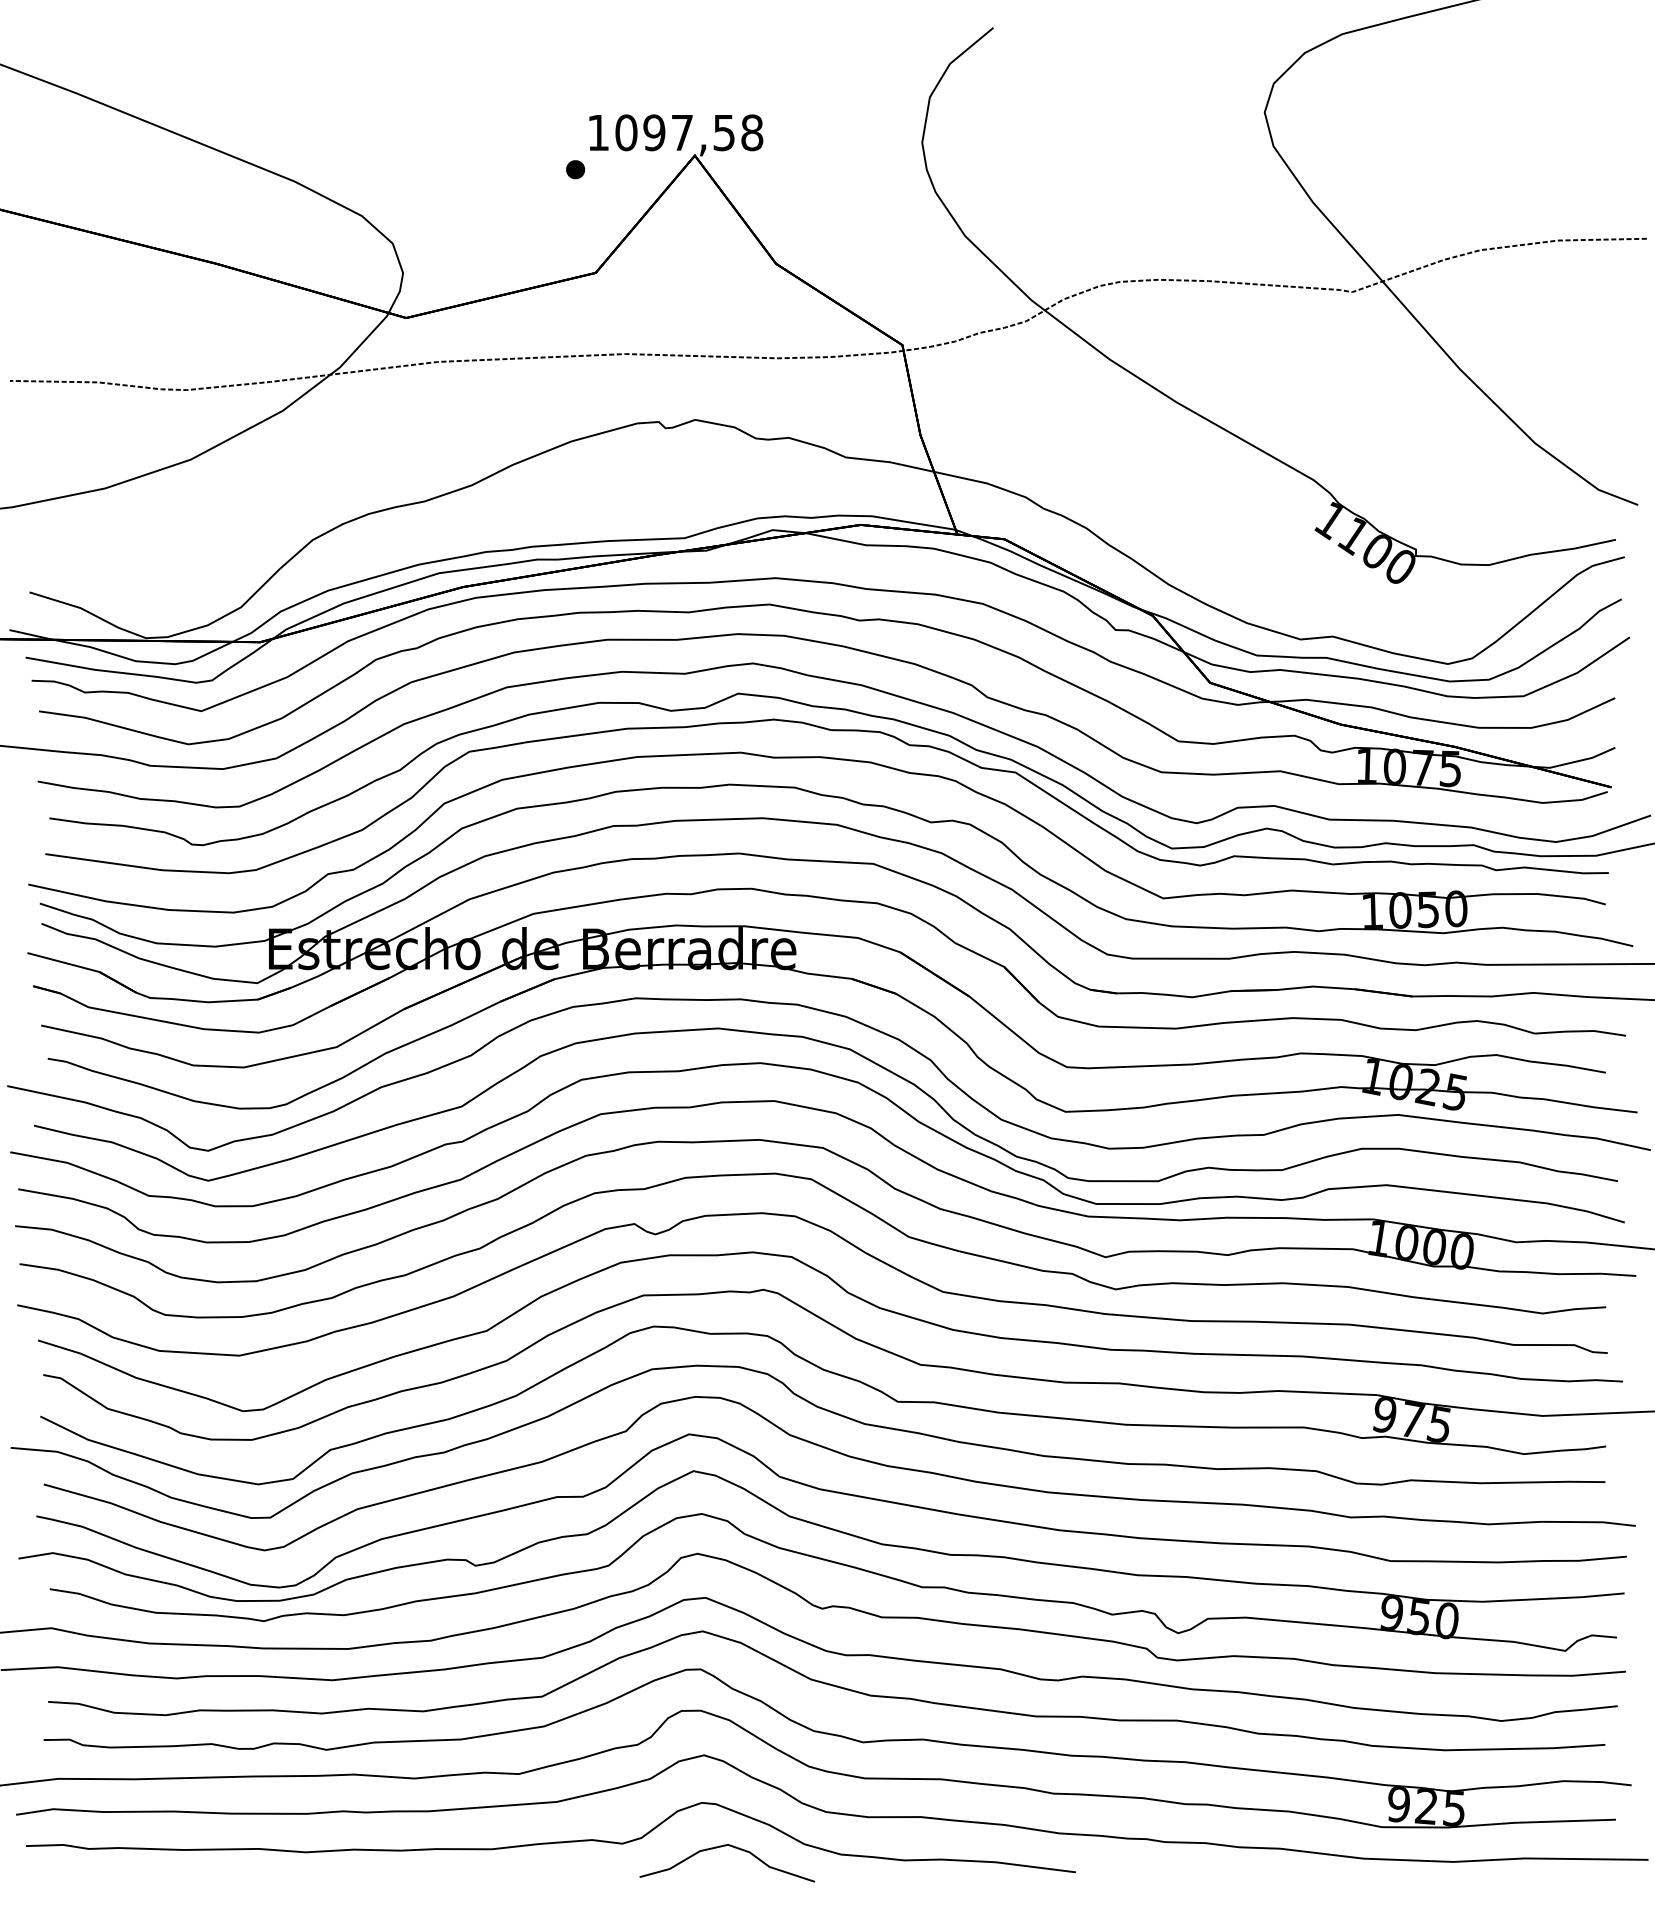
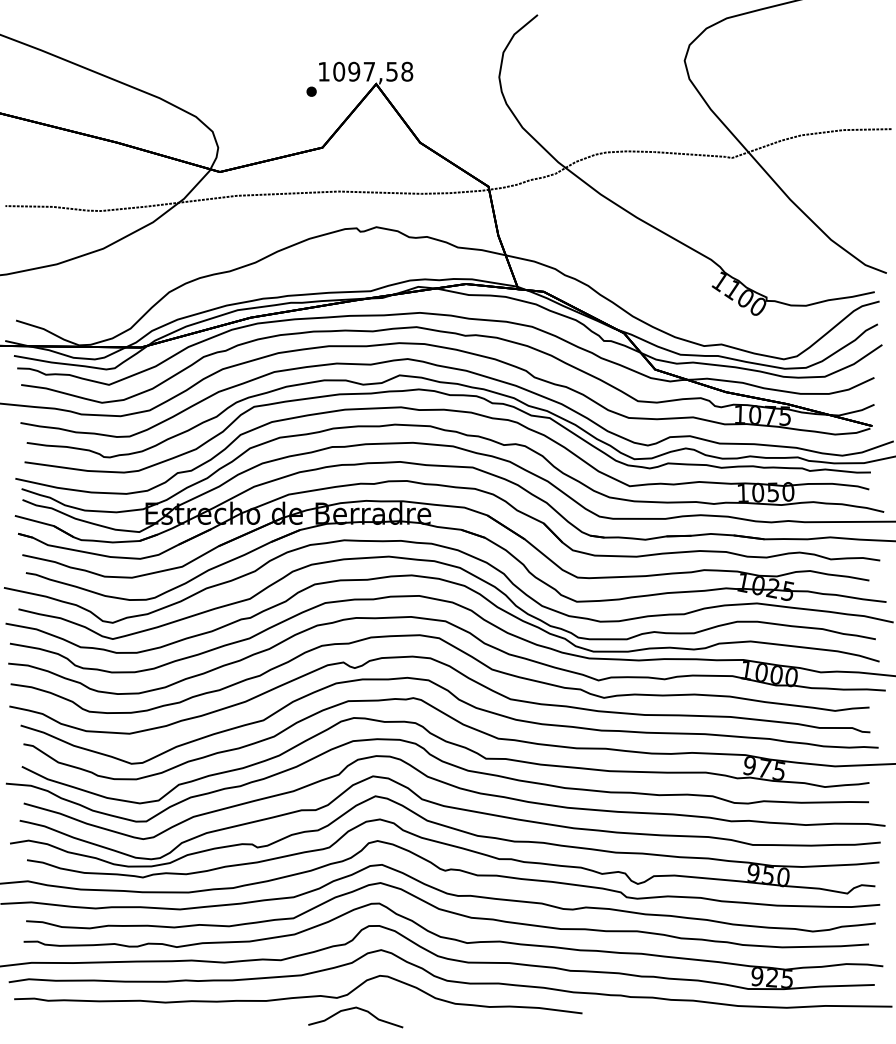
part: (723, 1848) -> (353, 1009), moved

